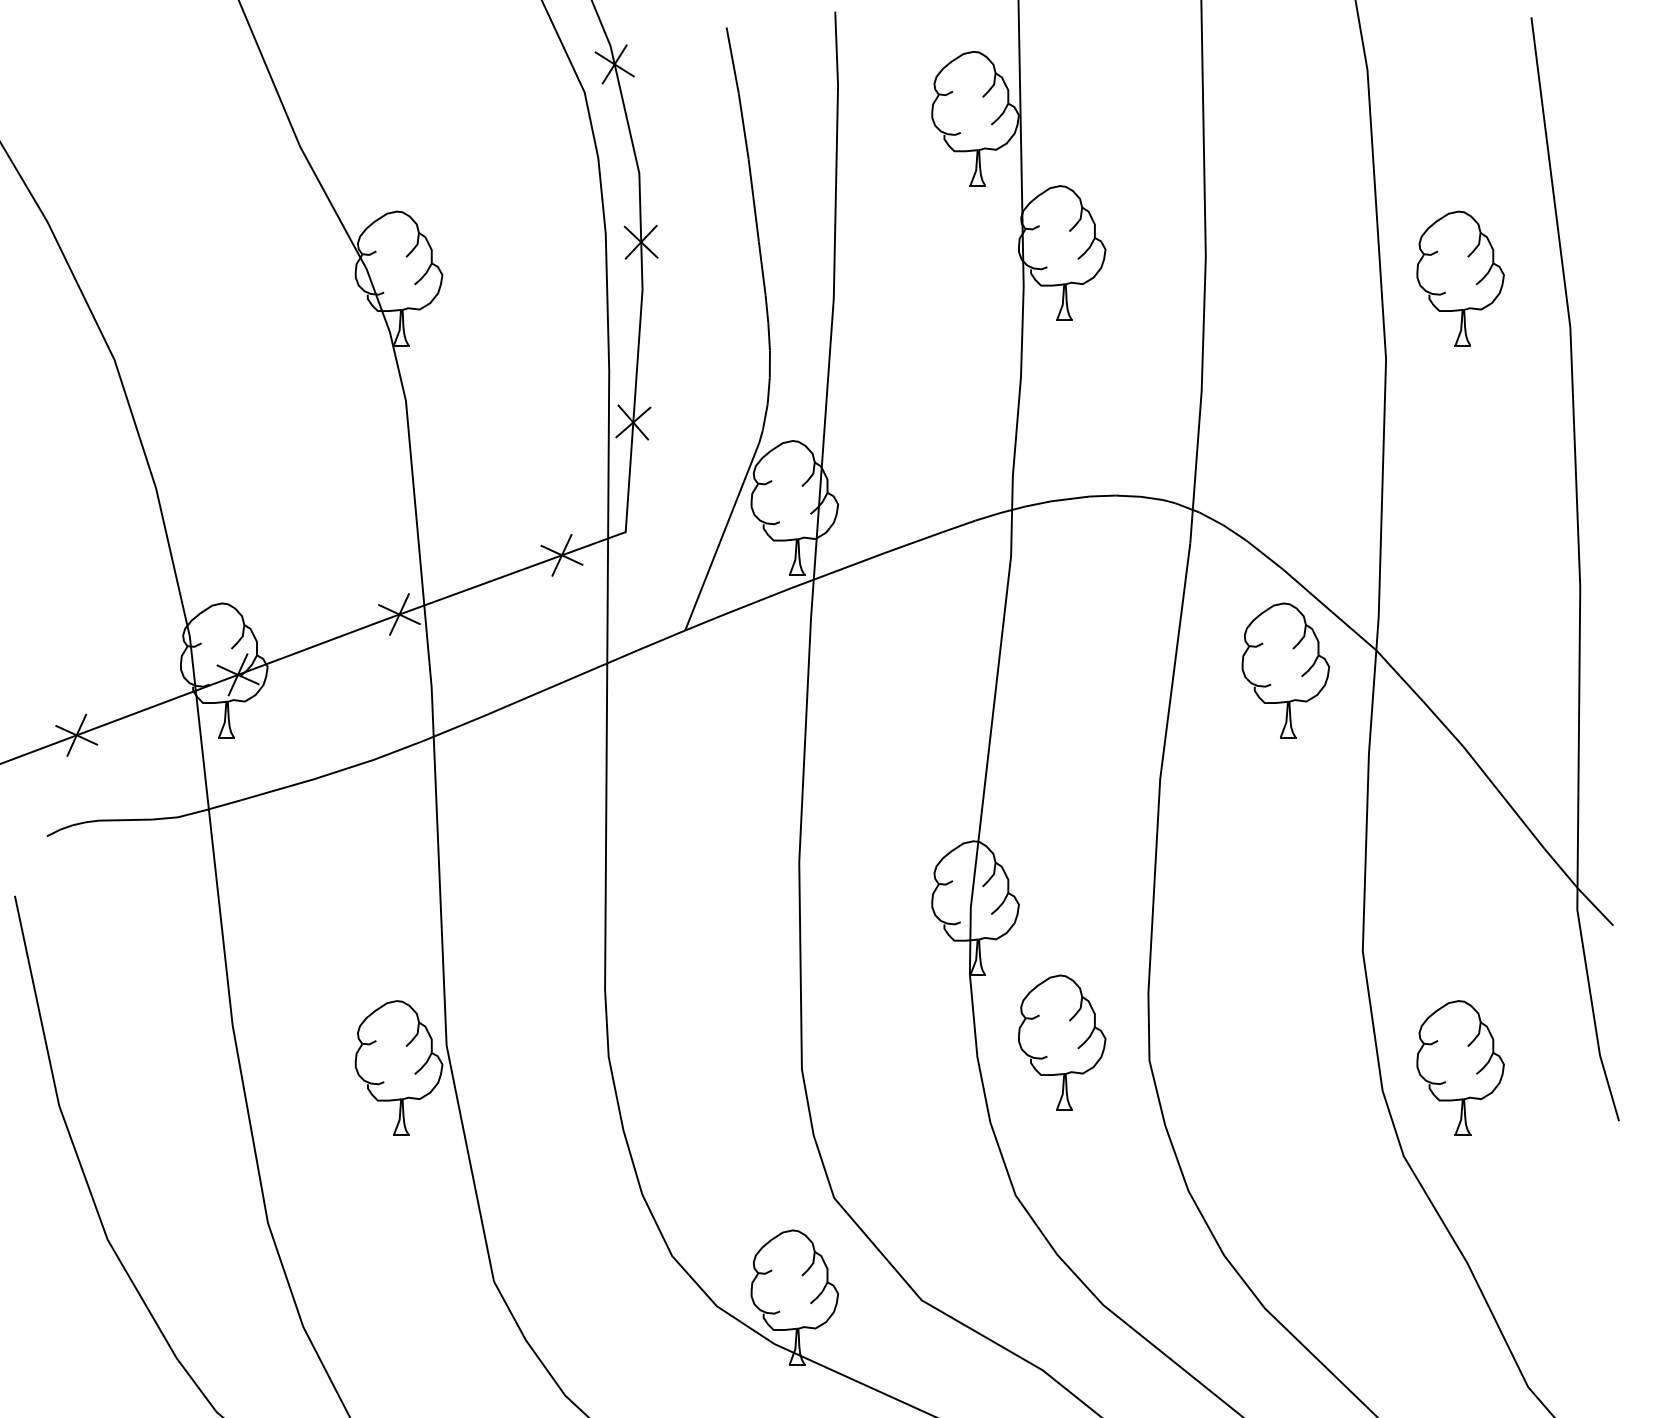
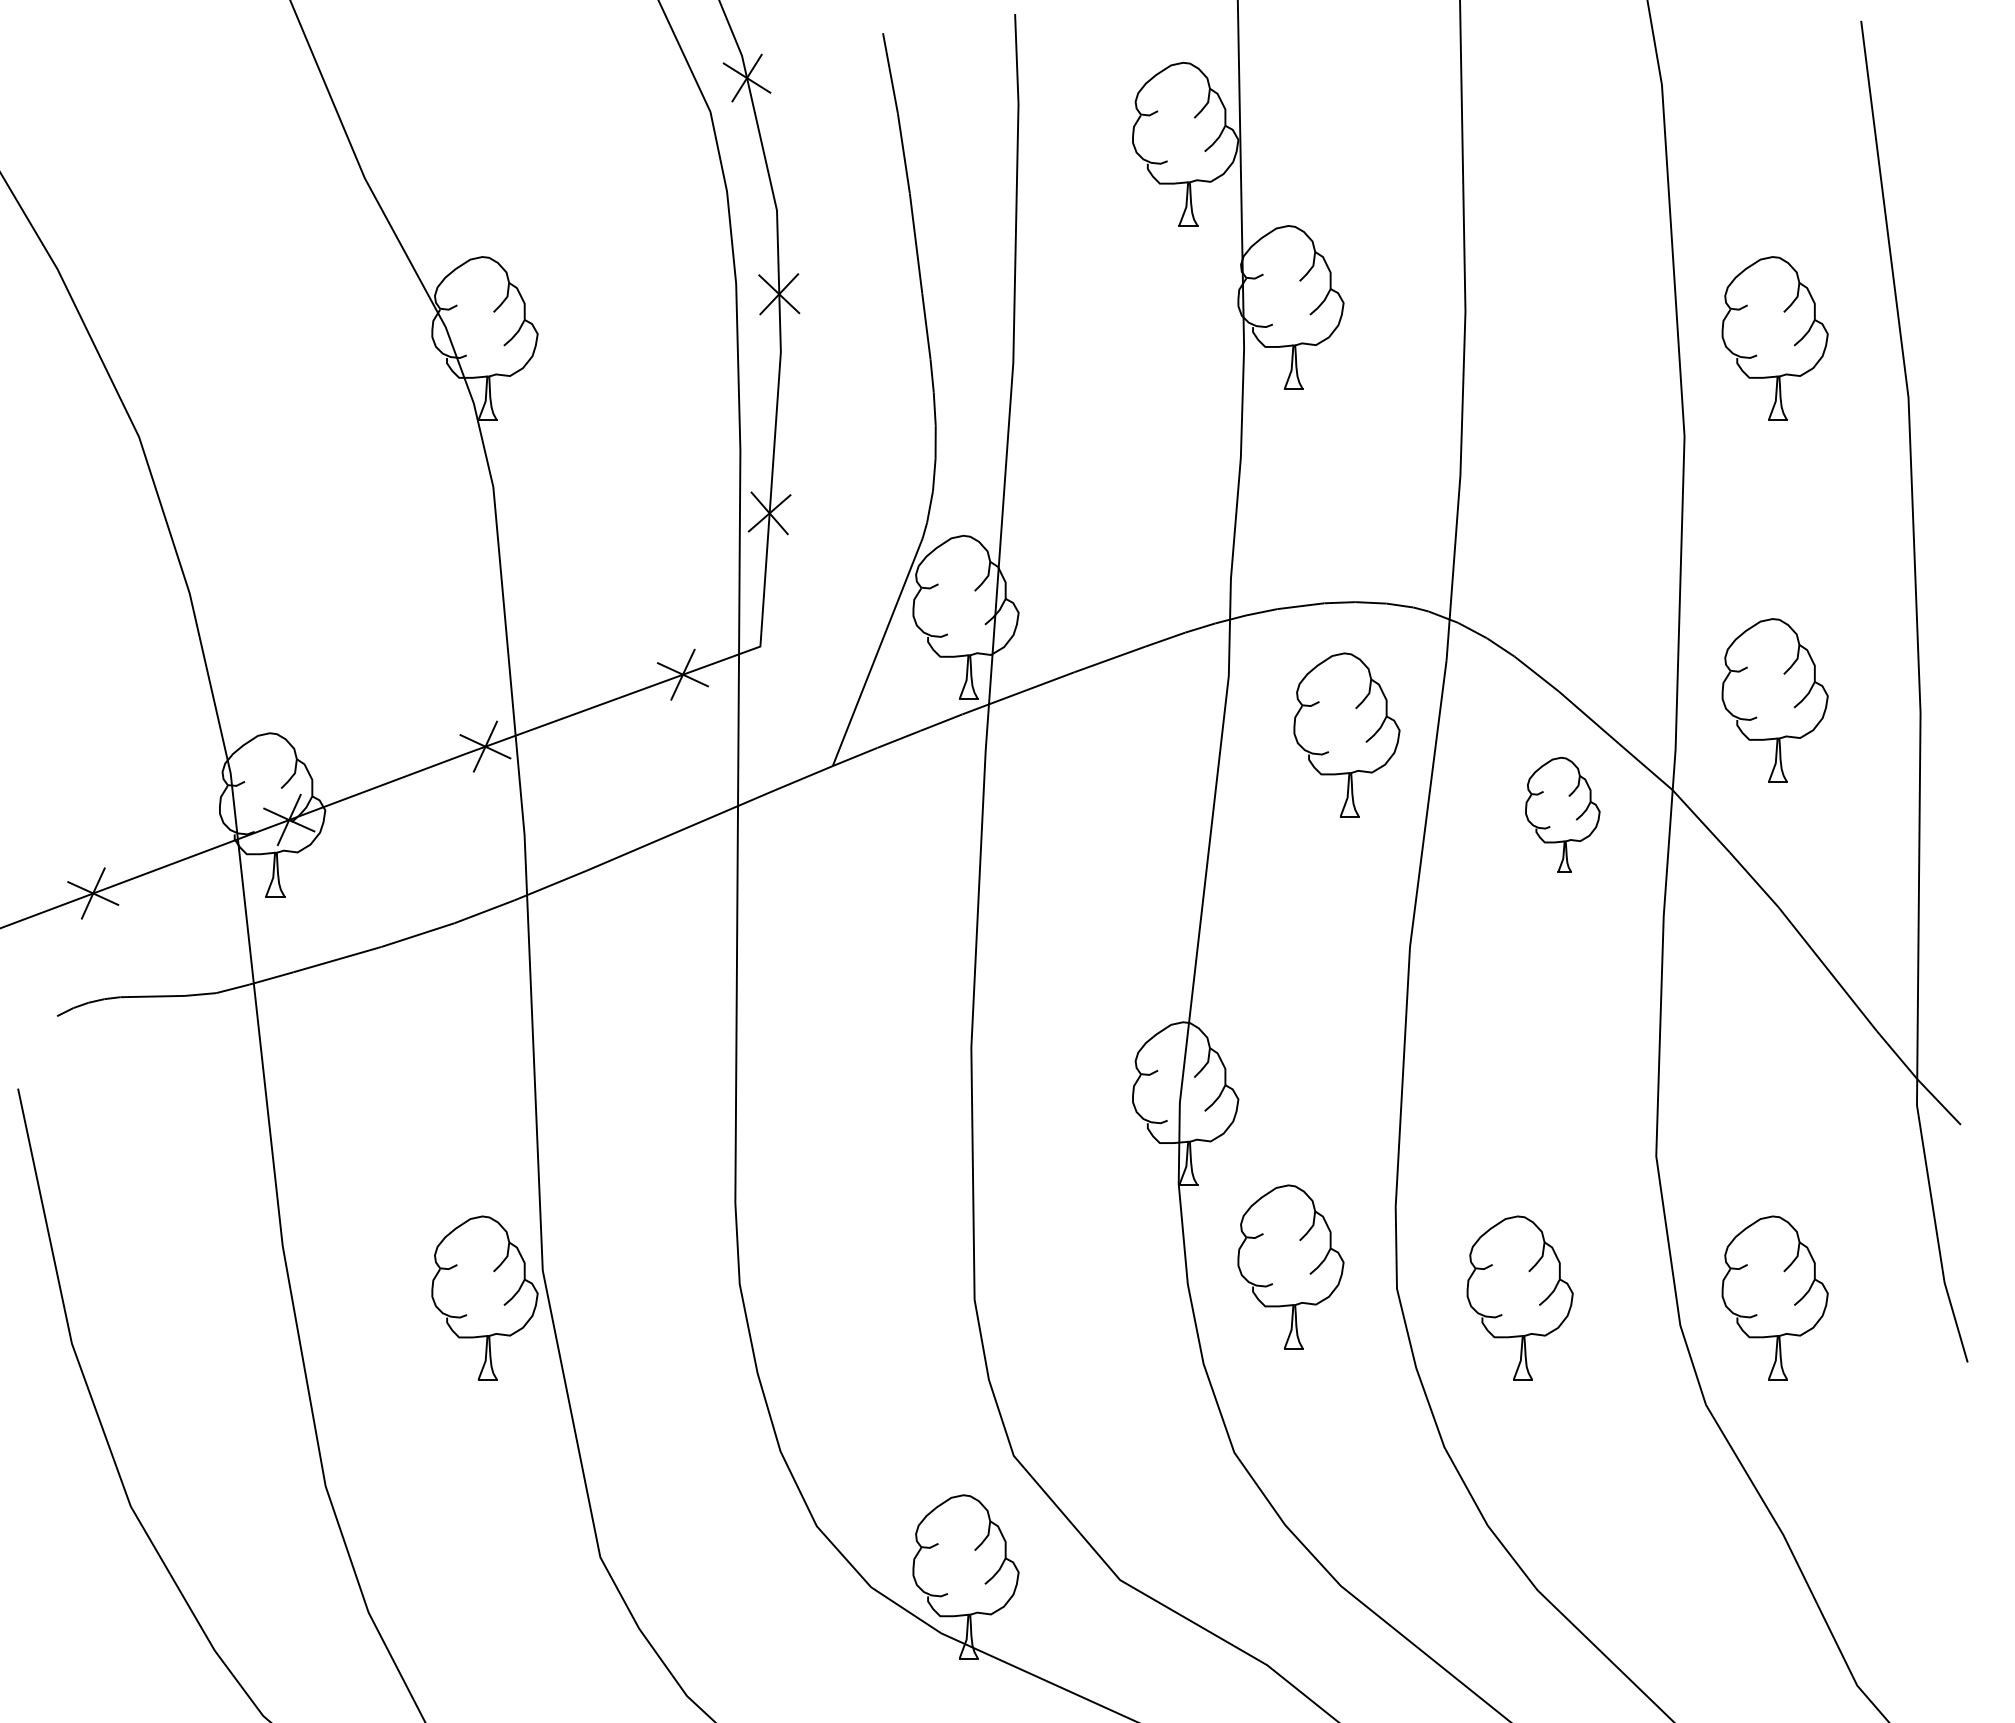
part: (1460, 576) -> (1774, 700), added
part: (1107, 604) -> (1346, 734), added
part: (1285, 670) -> (1562, 814), size x0.7
part: (1250, 1067) -> (1519, 1297), added

